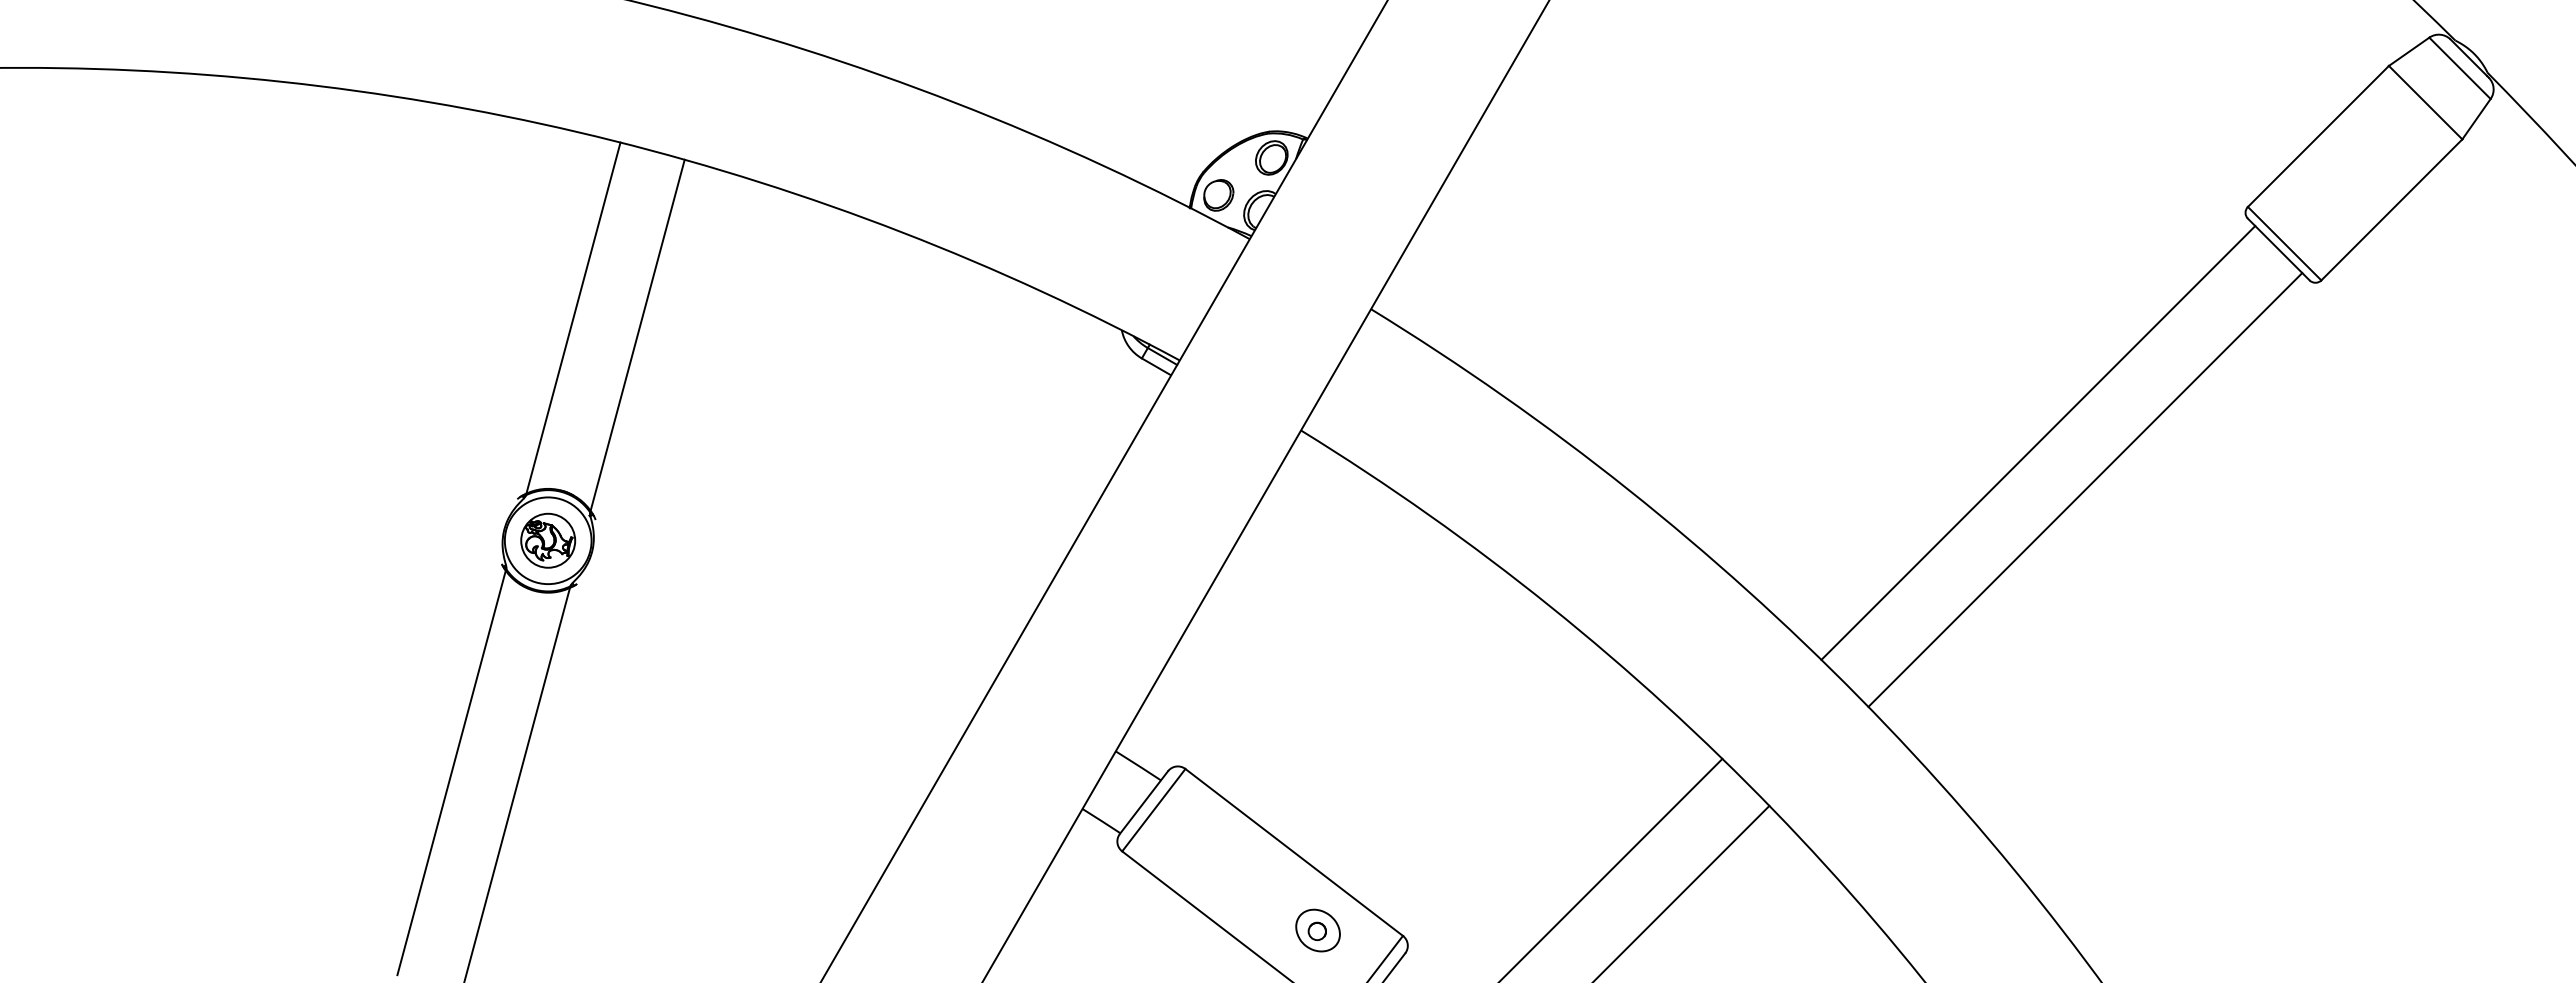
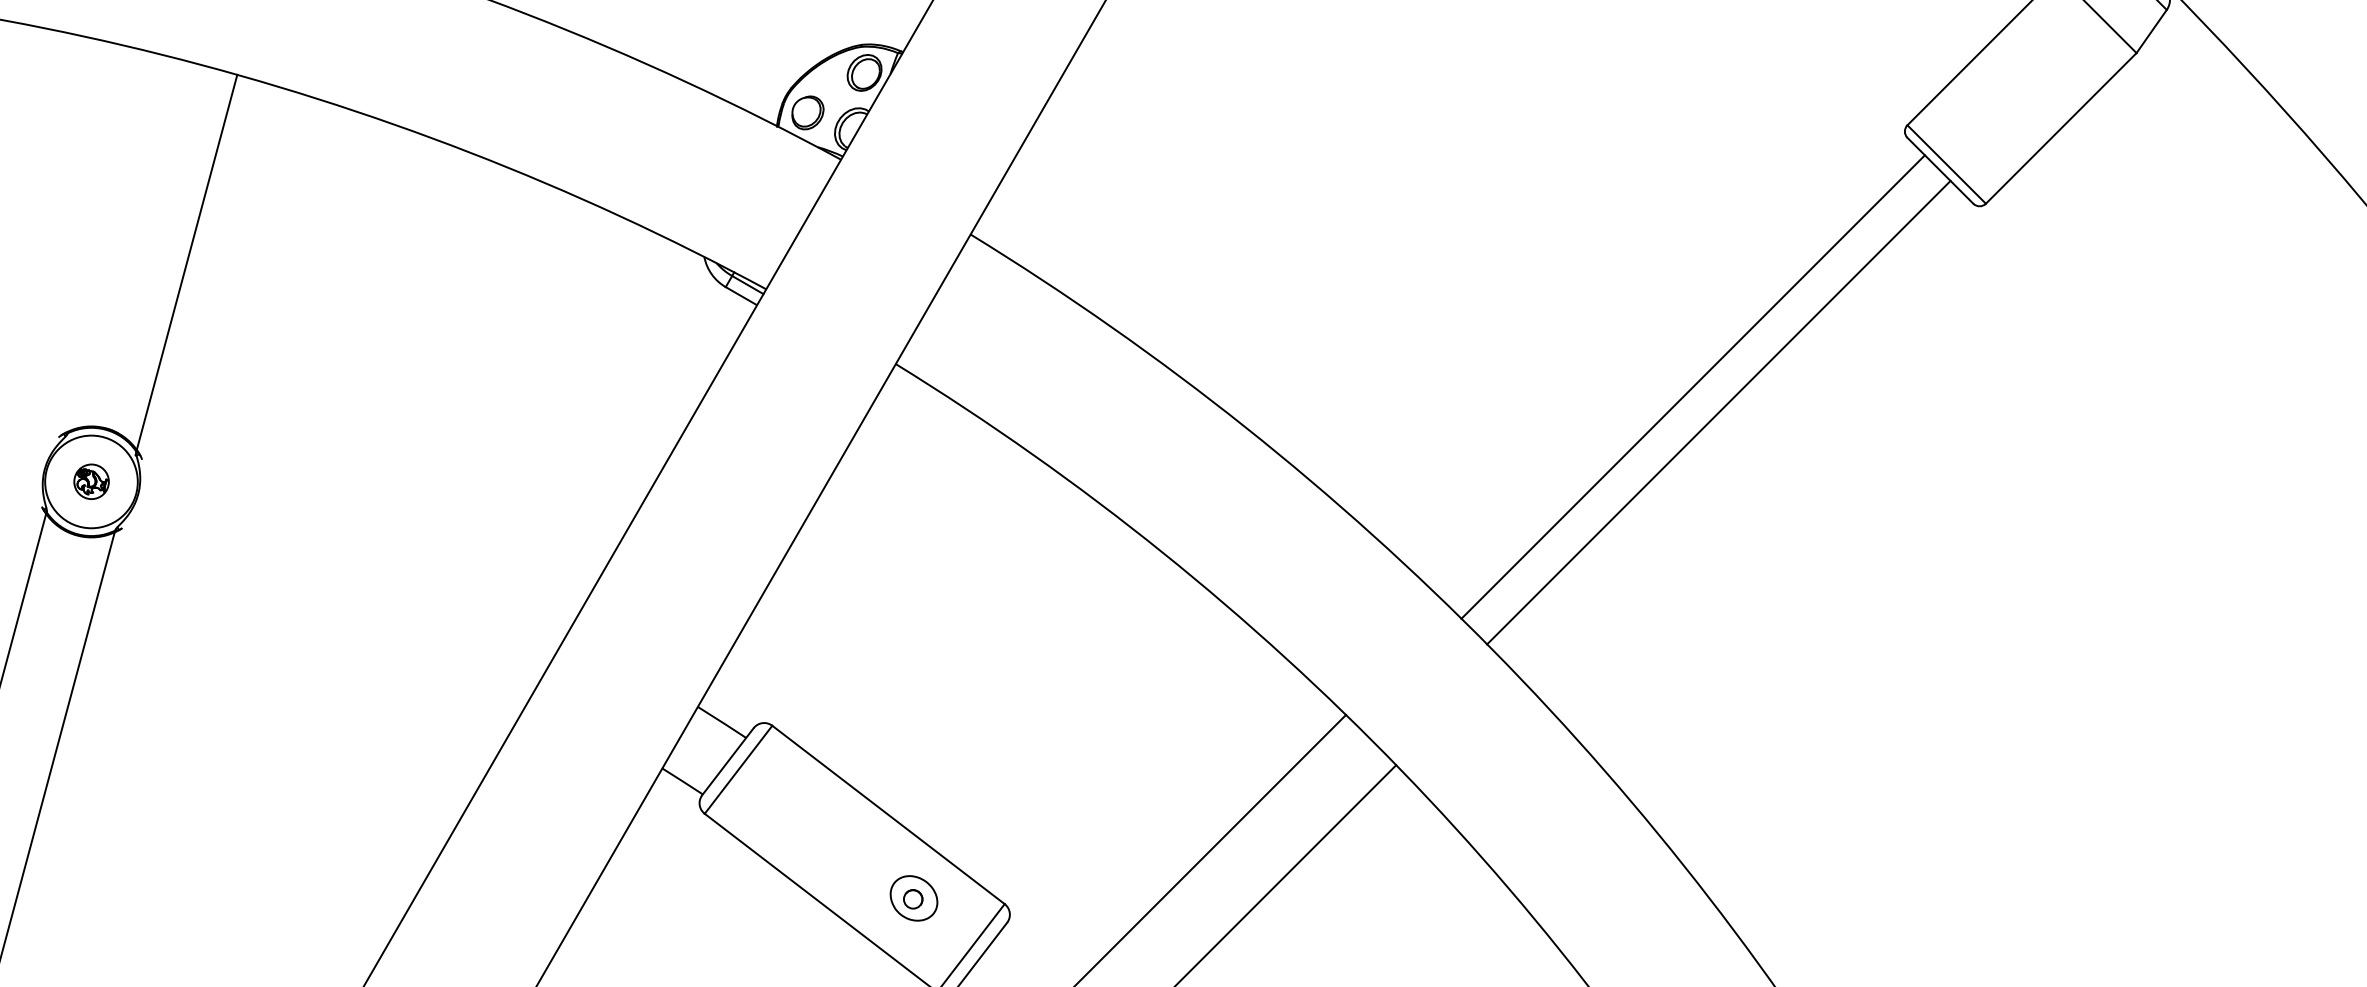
line: (573, 317) -> (118, 243), removed
line: (2038, 442) -> (1718, 412), moved
line: (2085, 489) -> (1693, 386), moved
part: (548, 540) -> (91, 481), size x0.6

